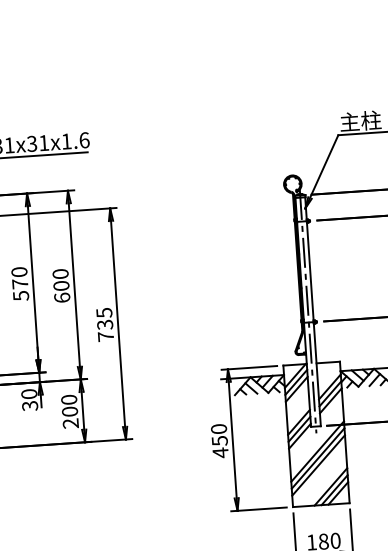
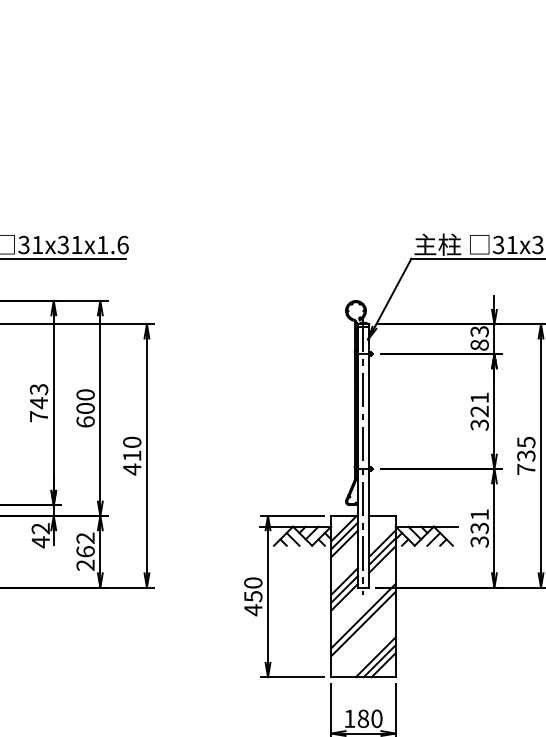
text: (20, 284) -> (39, 403), 570 -> 743
text: (105, 324) -> (132, 455), 735 -> 410
text: (29, 400) -> (40, 535), 30 -> 42
text: (69, 405) -> (85, 544), 200 -> 262
line: (318, 465) -> (363, 631), removed

